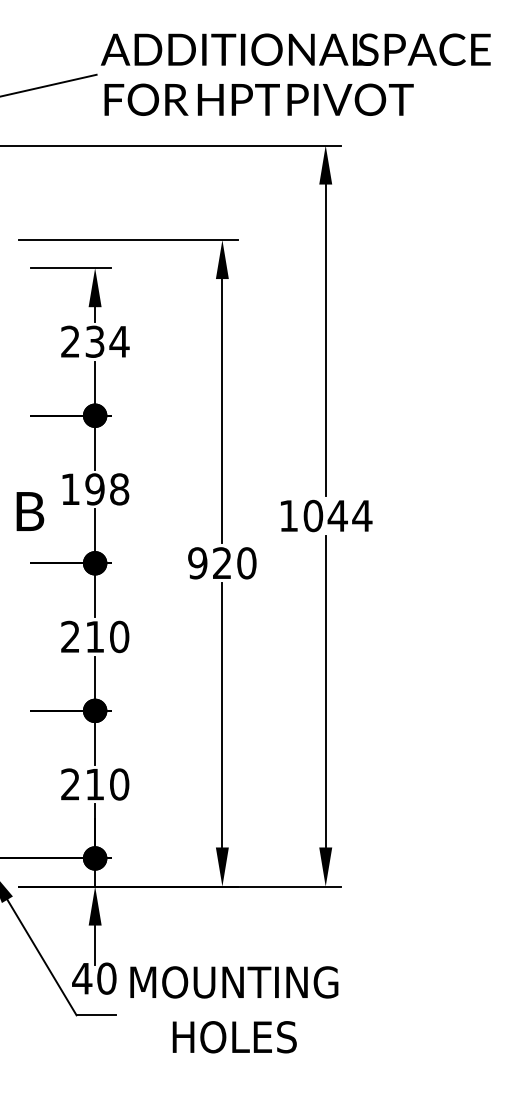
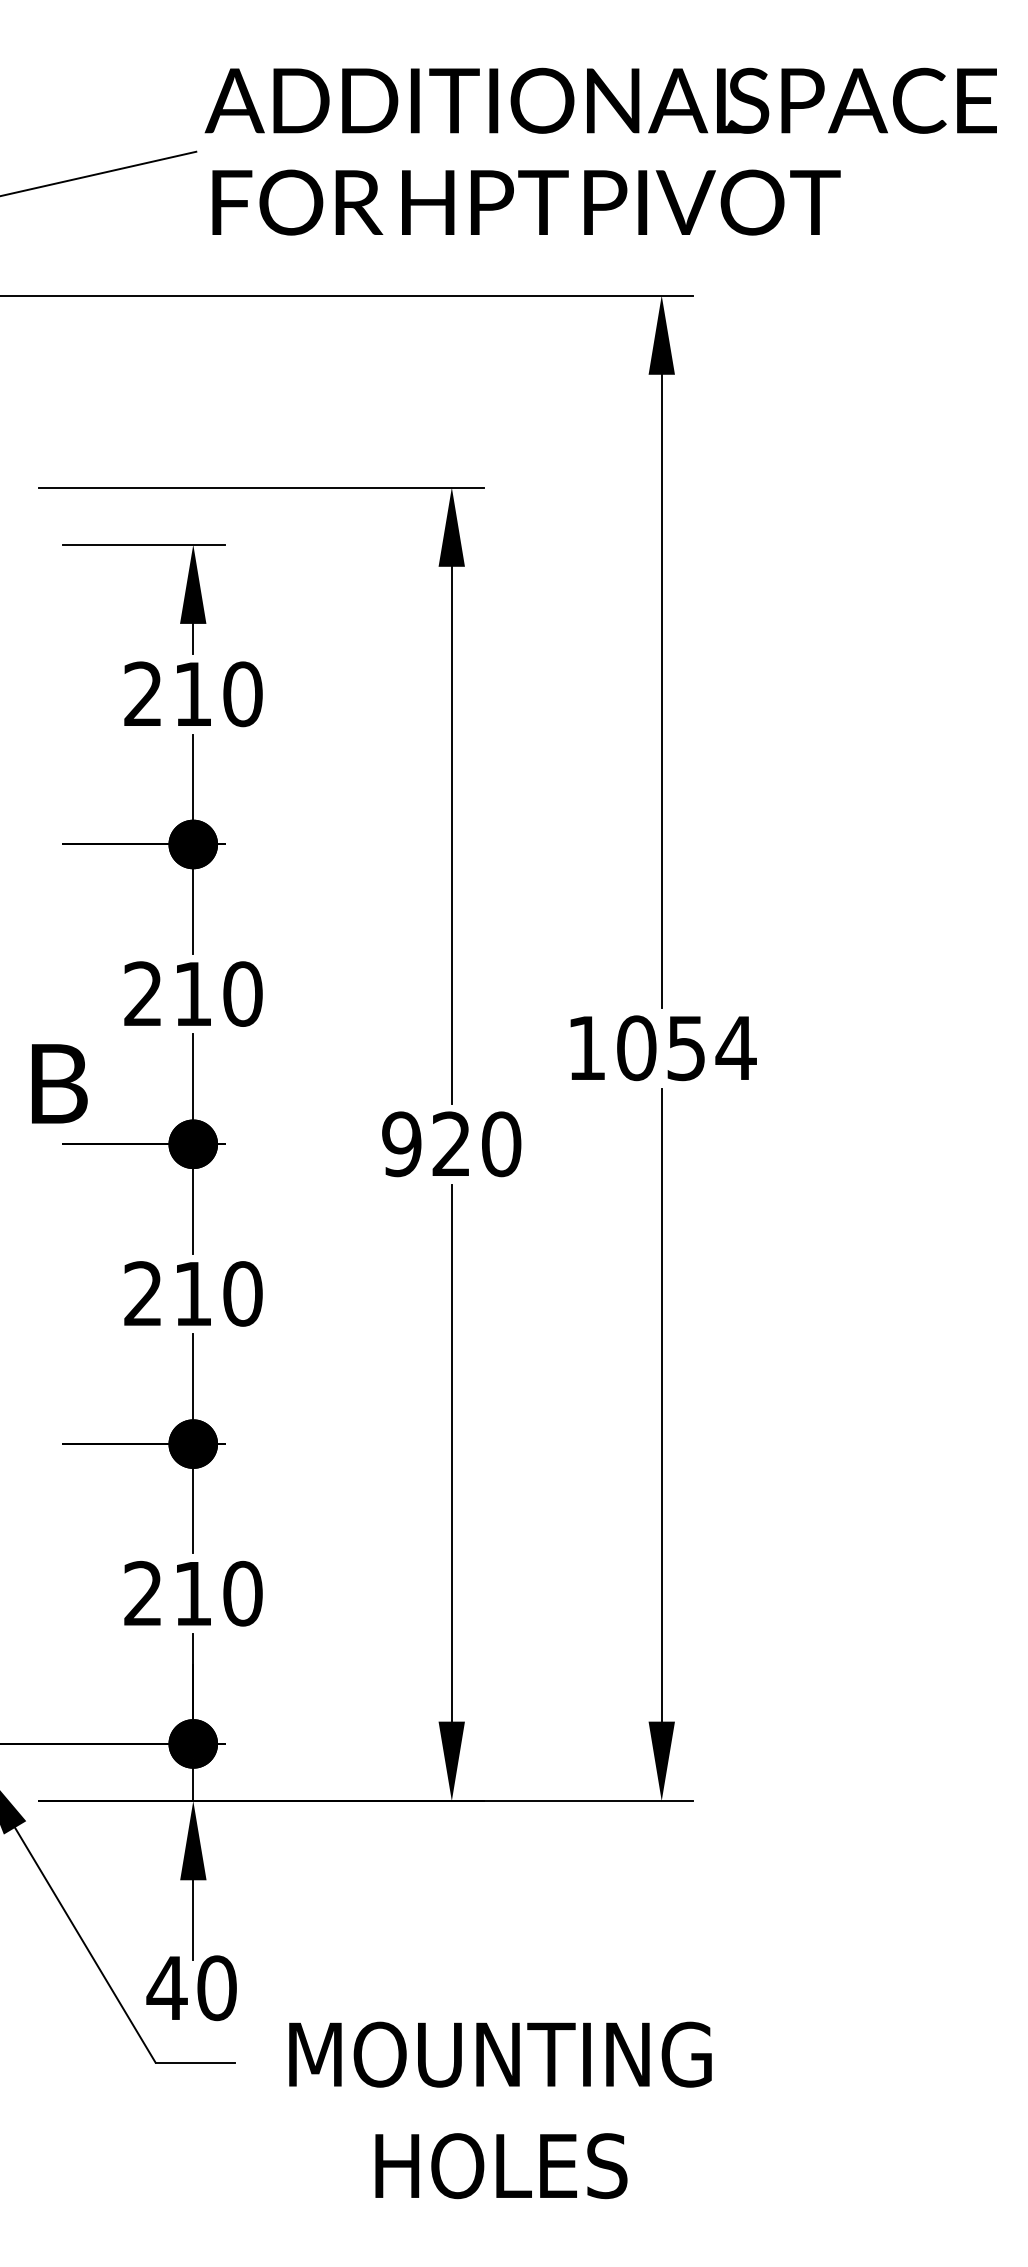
text: (107, 341) -> (218, 693), 234 -> 210
text: (95, 489) -> (194, 994), 198 -> 210
text: (30, 511) -> (59, 1083), moved
text: (337, 516) -> (685, 1049), 1044 -> 1054
text: (234, 1009) -> (500, 2109), moved

